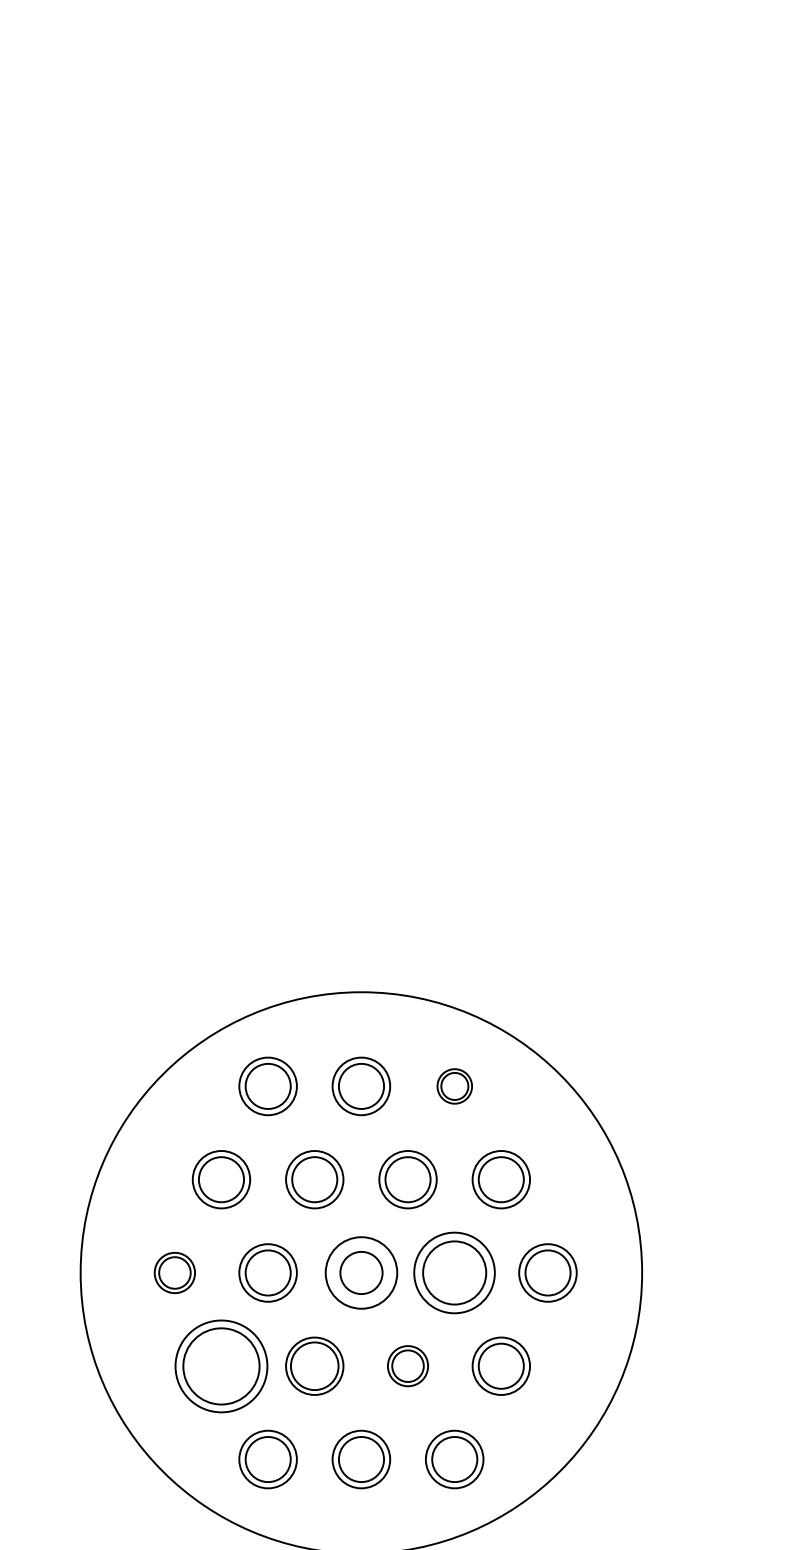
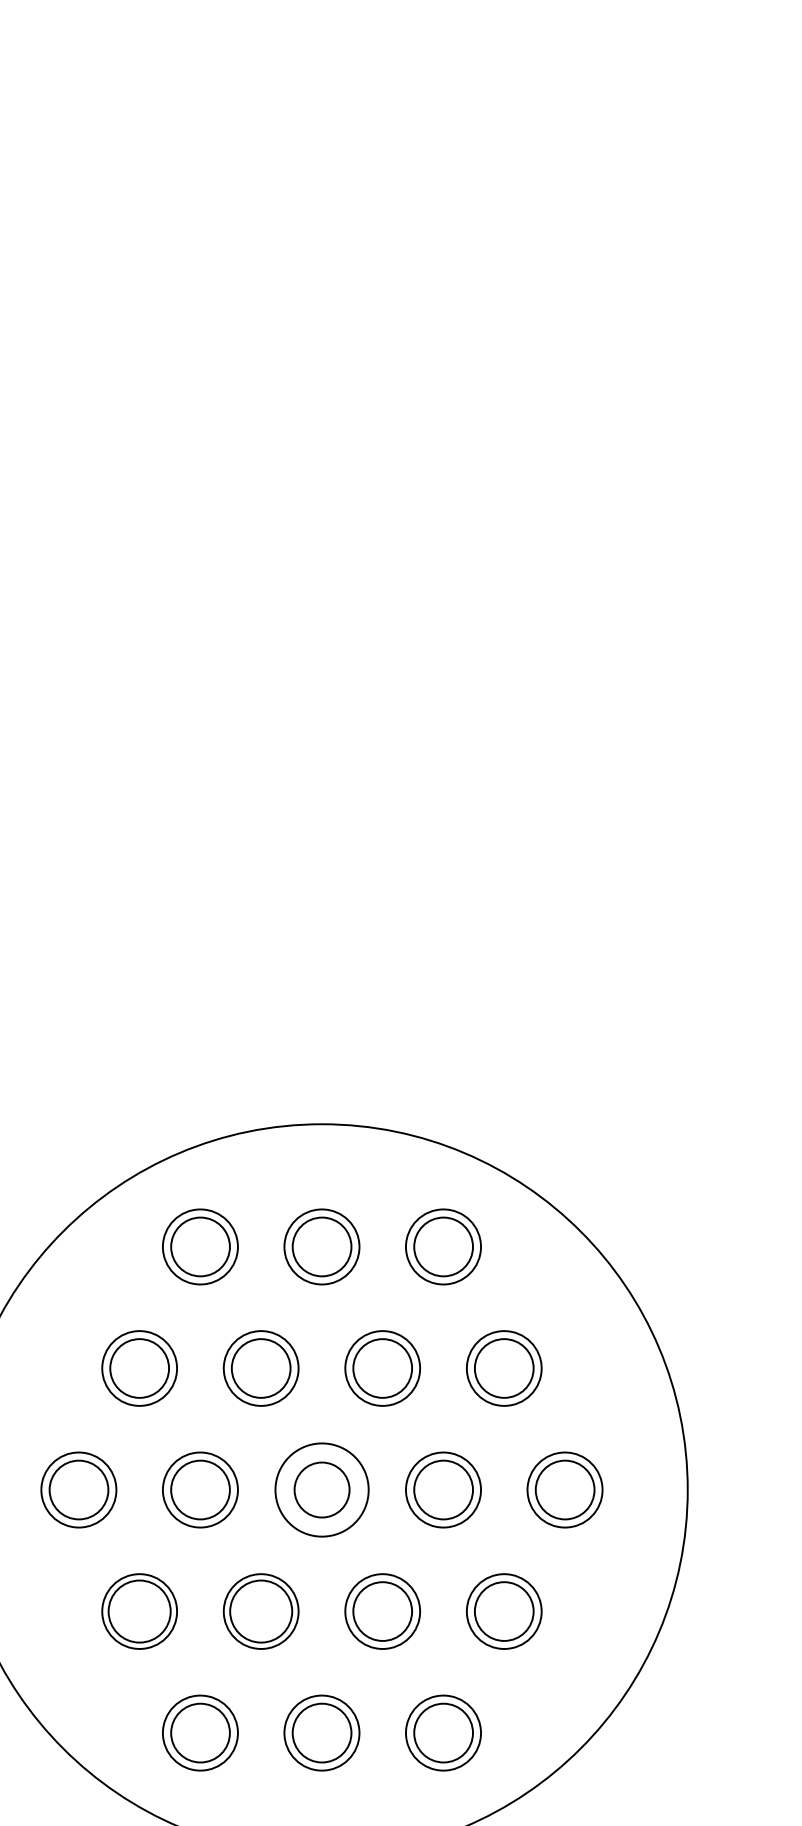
part: (454, 1086) -> (443, 1247), size x1.67
part: (174, 1272) -> (78, 1489), size x1.43
part: (454, 1272) -> (443, 1489), size x0.71
part: (221, 1365) -> (139, 1610), size x0.62
part: (407, 1365) -> (382, 1610), size x1.43

